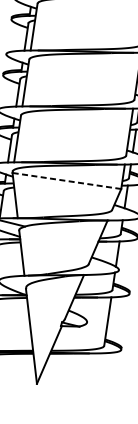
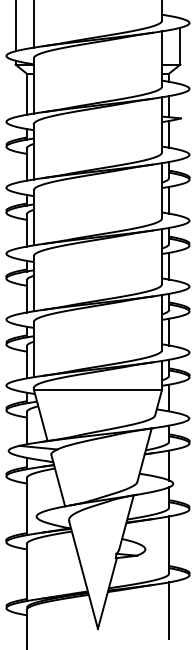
line: (66, 180) -> (97, 389), dashed -> solid
line: (99, 377) -> (169, 610), added

